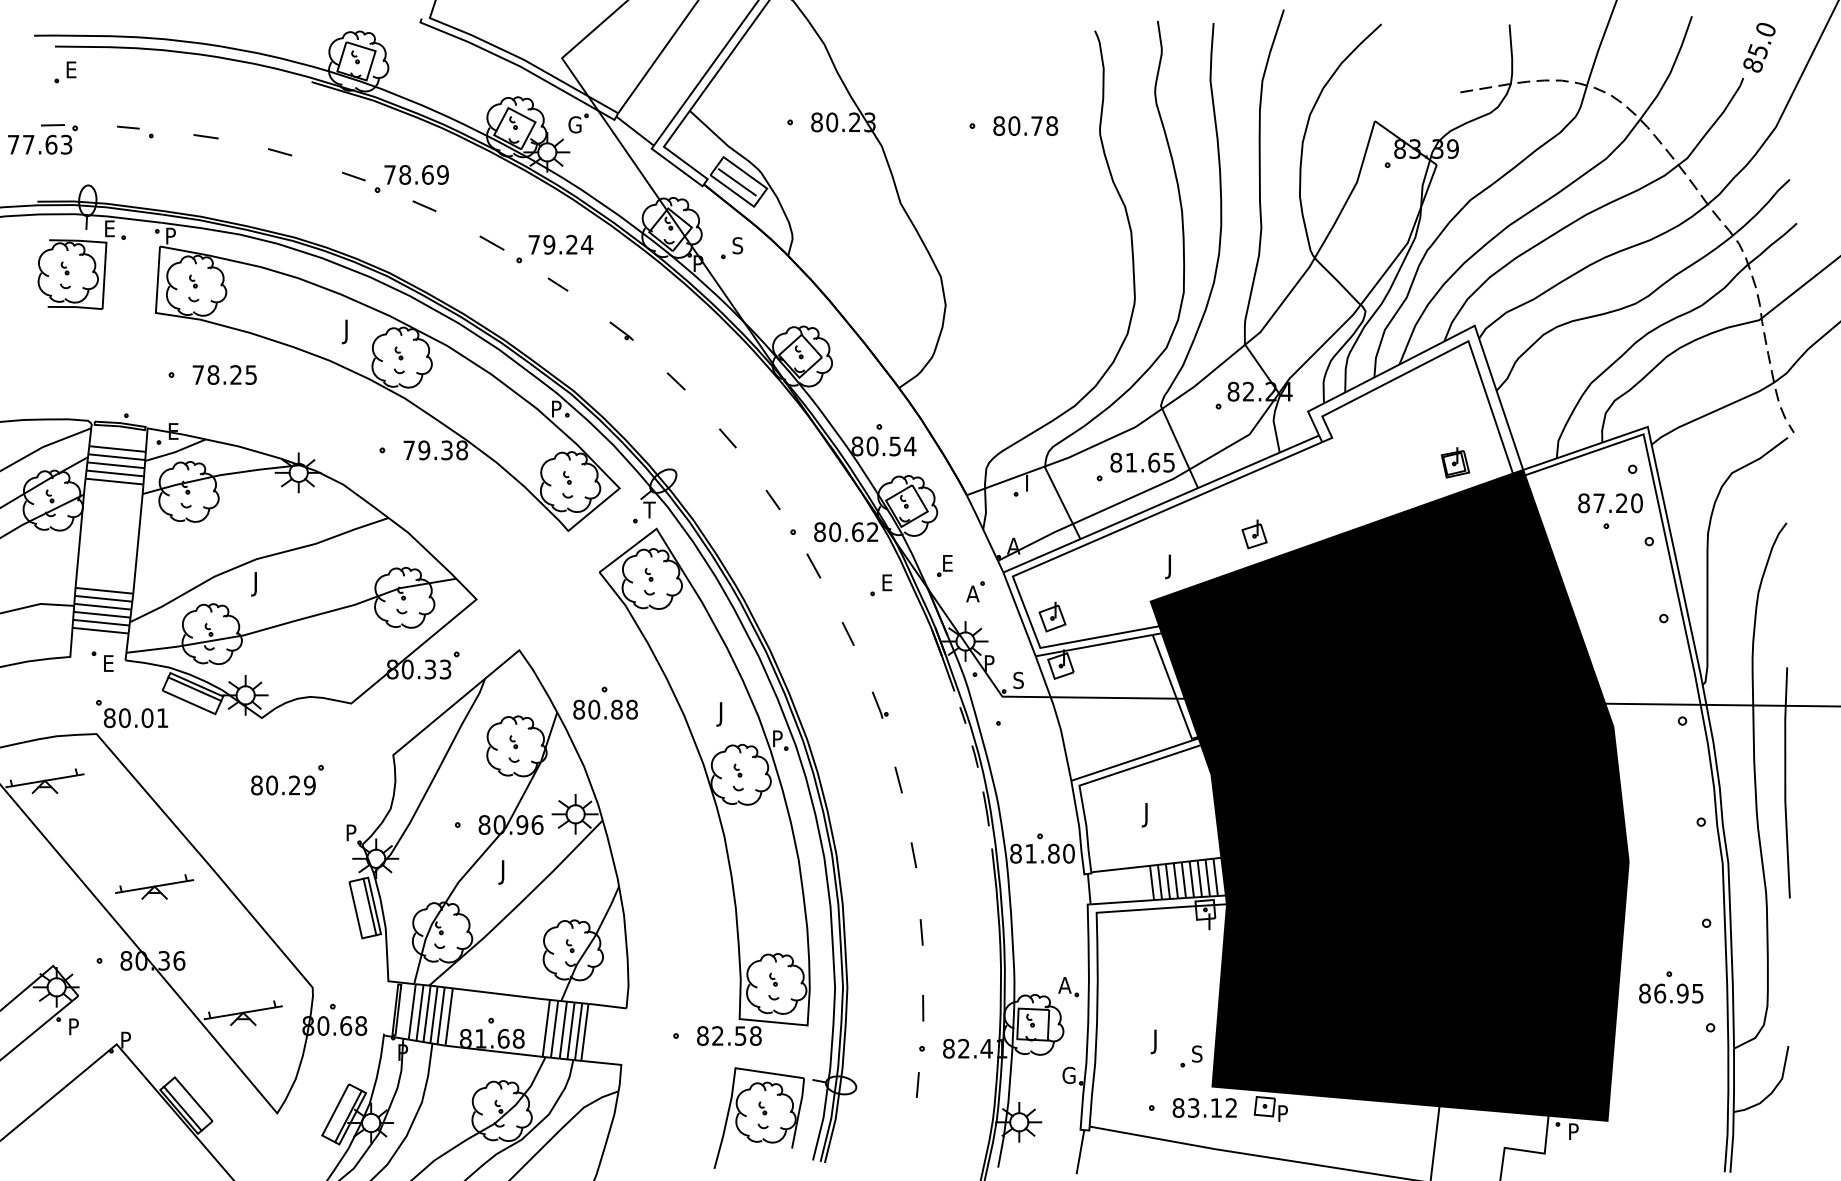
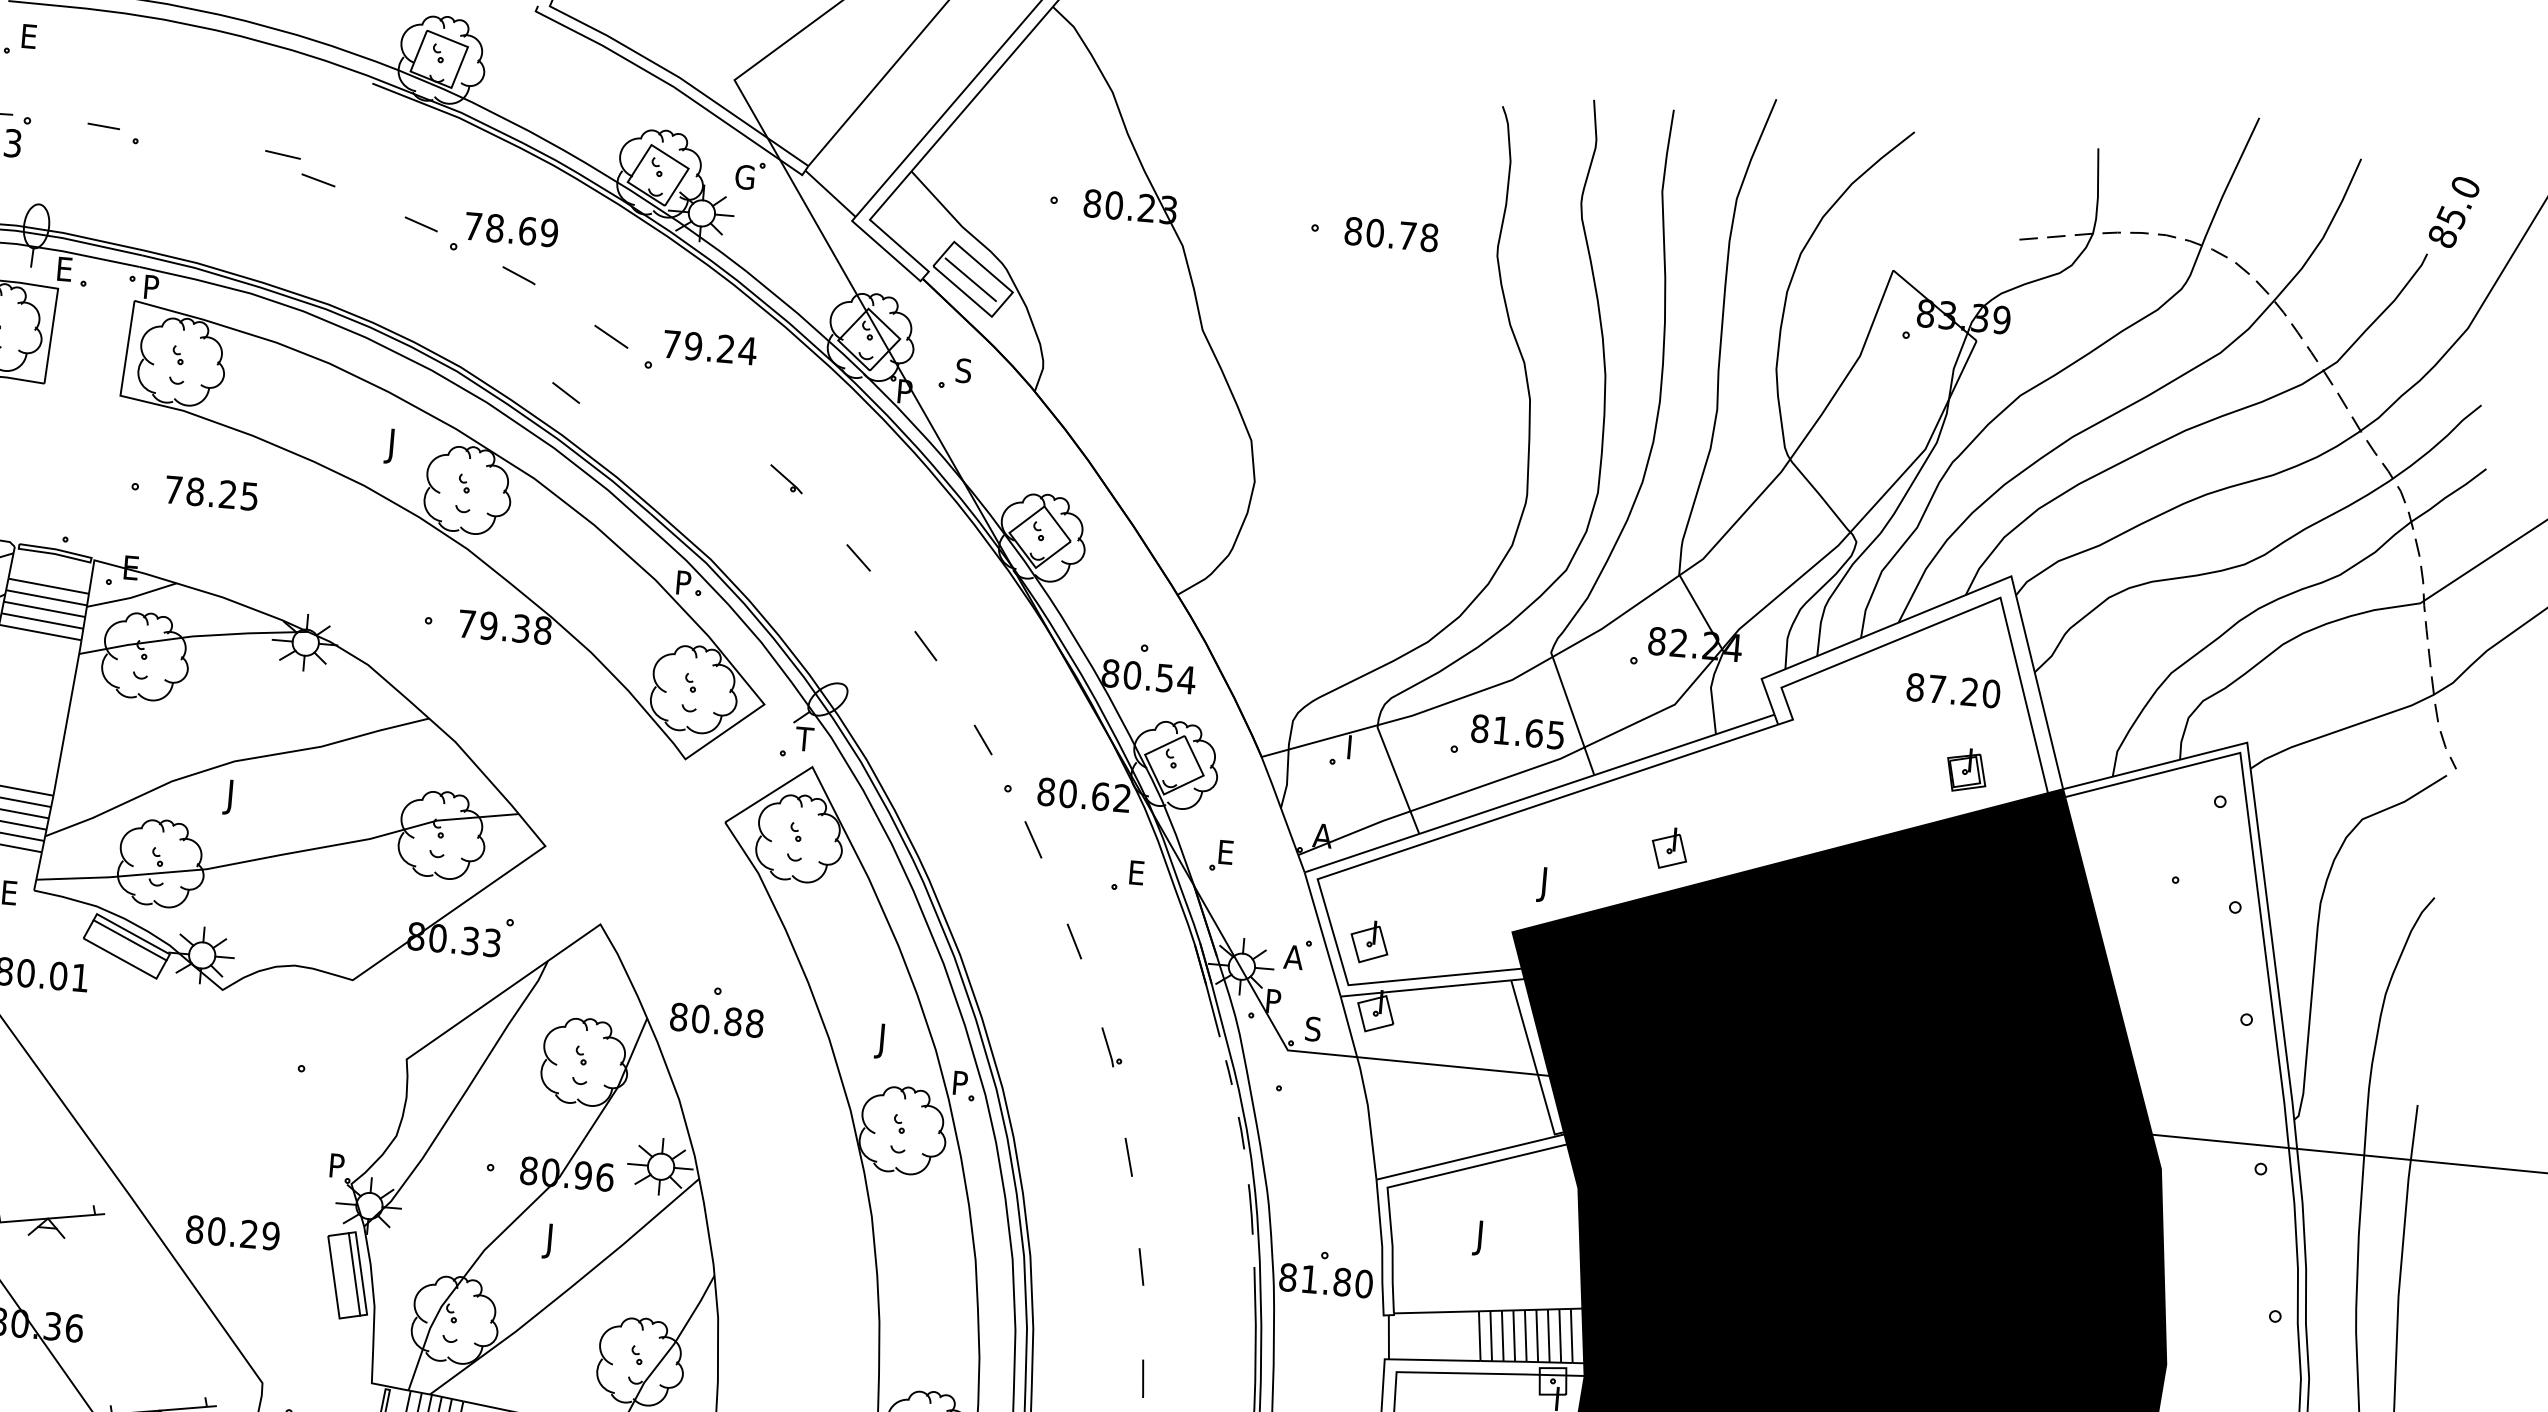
line: (205, 136) -> (282, 154), moved
line: (557, 284) -> (565, 392), moved
text: (1610, 503) -> (1953, 690), moved
part: (975, 591) -> (1297, 954), moved
text: (283, 785) -> (233, 1232), moved

